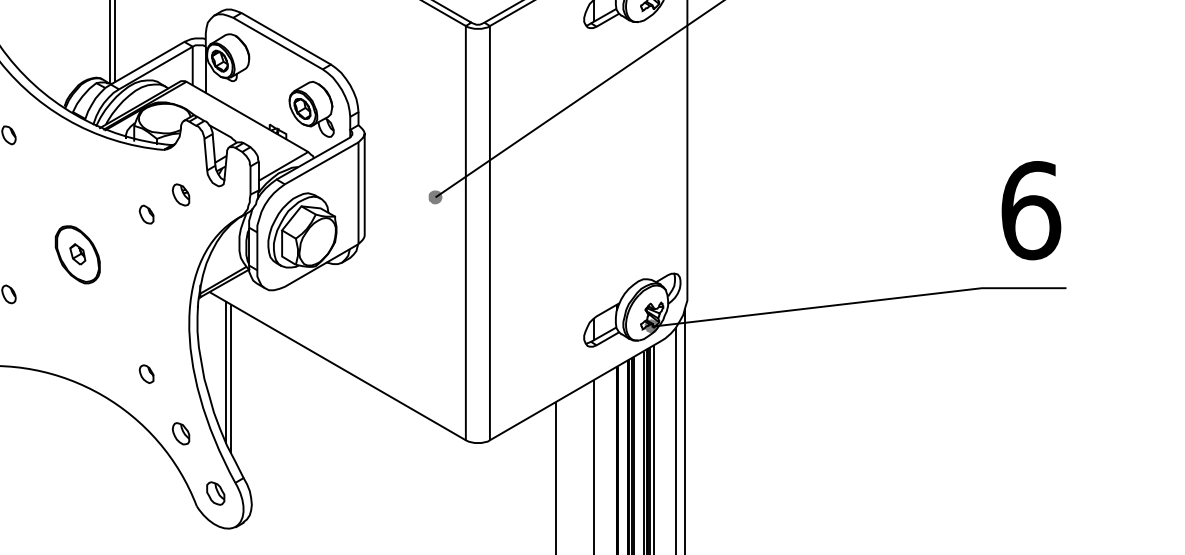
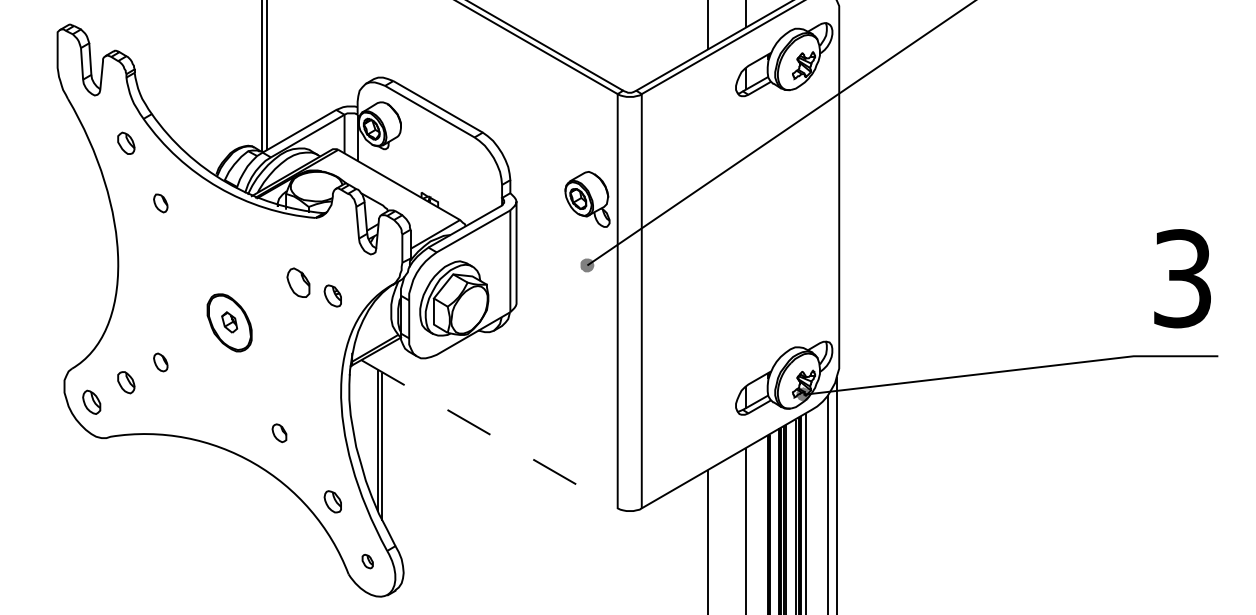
part: (311, 109) -> (587, 199), moved
part: (180, 194) -> (332, 295), moved
text: (1031, 210) -> (1183, 278), 6 -> 3
part: (146, 214) -> (298, 282), size x1.6
line: (337, 366) -> (489, 434), solid -> dashed
part: (146, 374) -> (279, 433), moved
part: (215, 493) -> (367, 561), size x0.6

